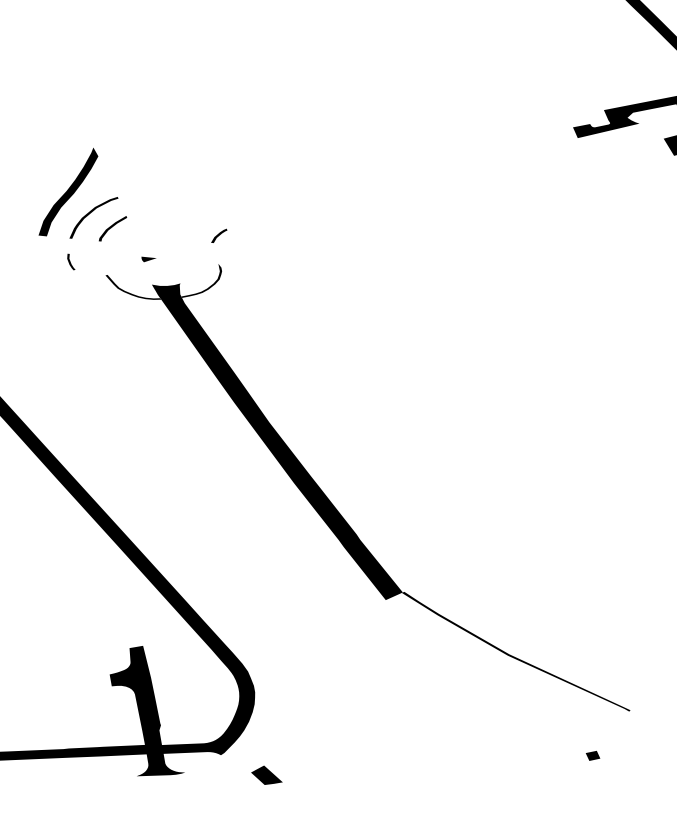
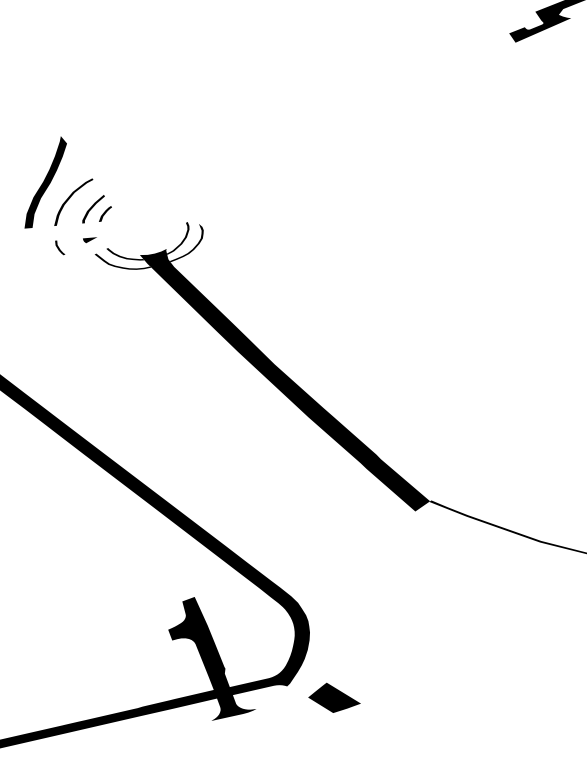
part: (219, 235) -> (105, 213), moved
part: (148, 259) -> (89, 239), moved
fill: (193, 274) -> (177, 238), added
fill: (136, 280) -> (124, 253), added
part: (266, 775) -> (333, 697), size x1.67

